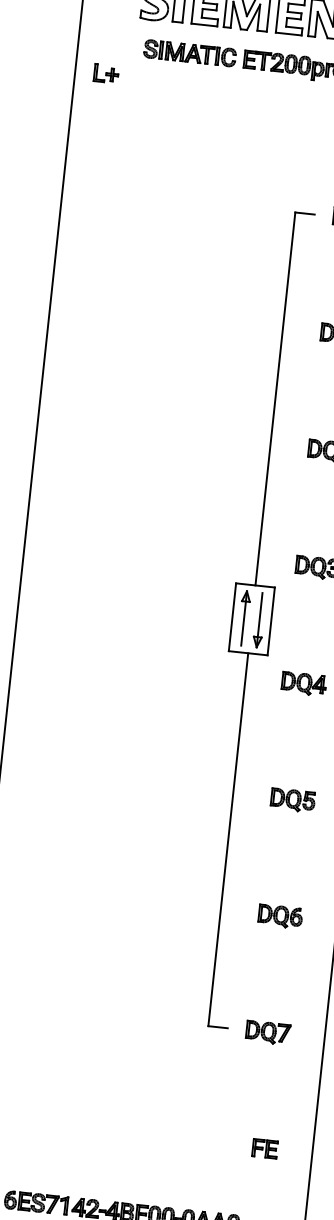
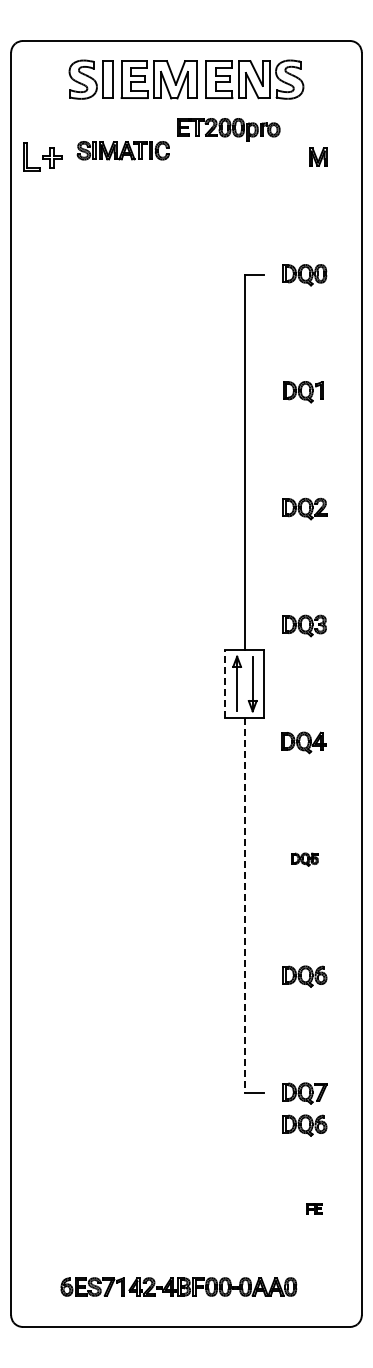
part: (189, 52) -> (122, 150), moved
part: (105, 73) -> (41, 156), size x1.6
line: (232, 616) -> (225, 683), solid -> dashed
part: (292, 800) -> (304, 859), size x0.6
line: (227, 839) -> (244, 905), solid -> dashed
part: (264, 1064) -> (304, 1125), added
part: (265, 1148) -> (314, 1208), size x0.6

